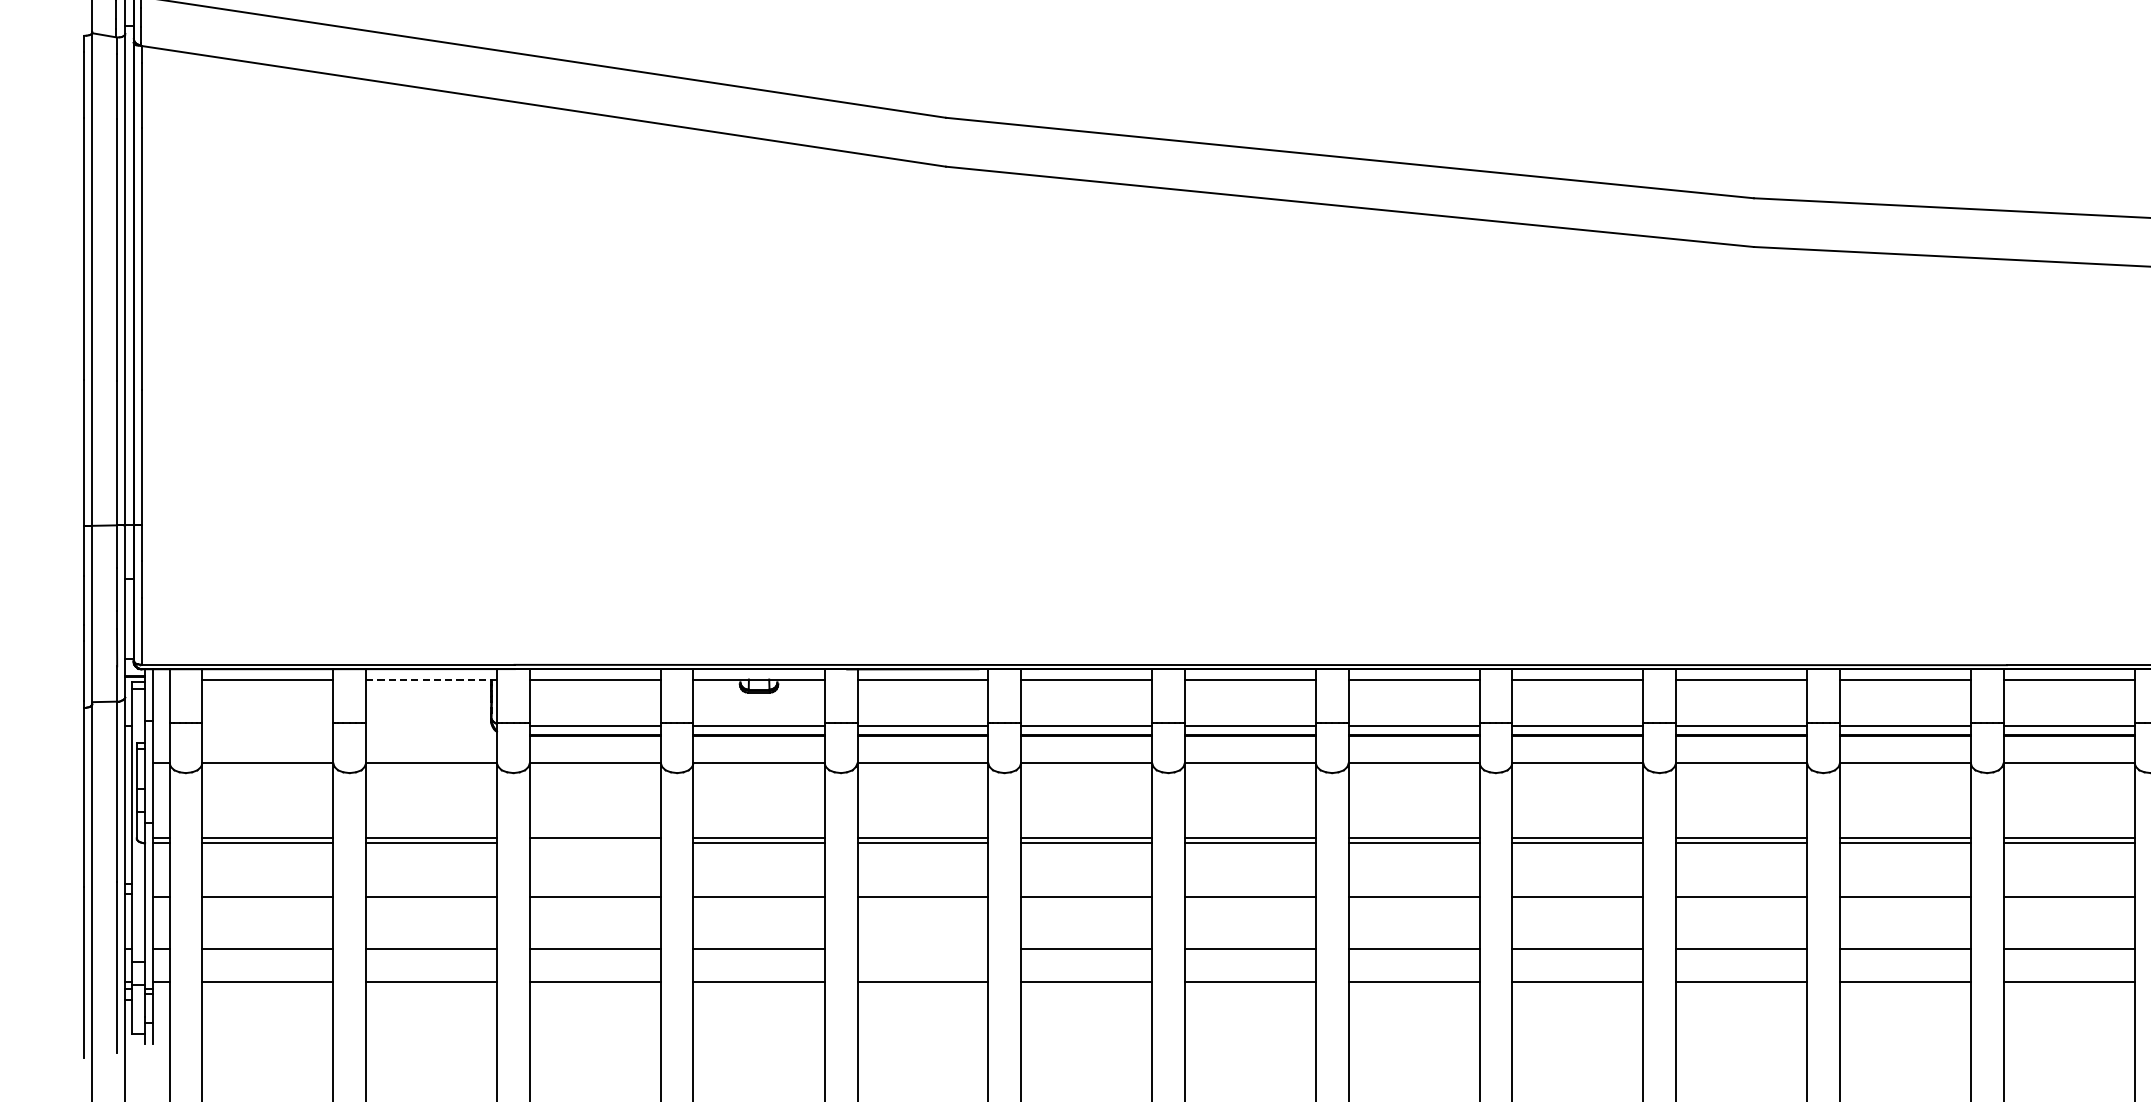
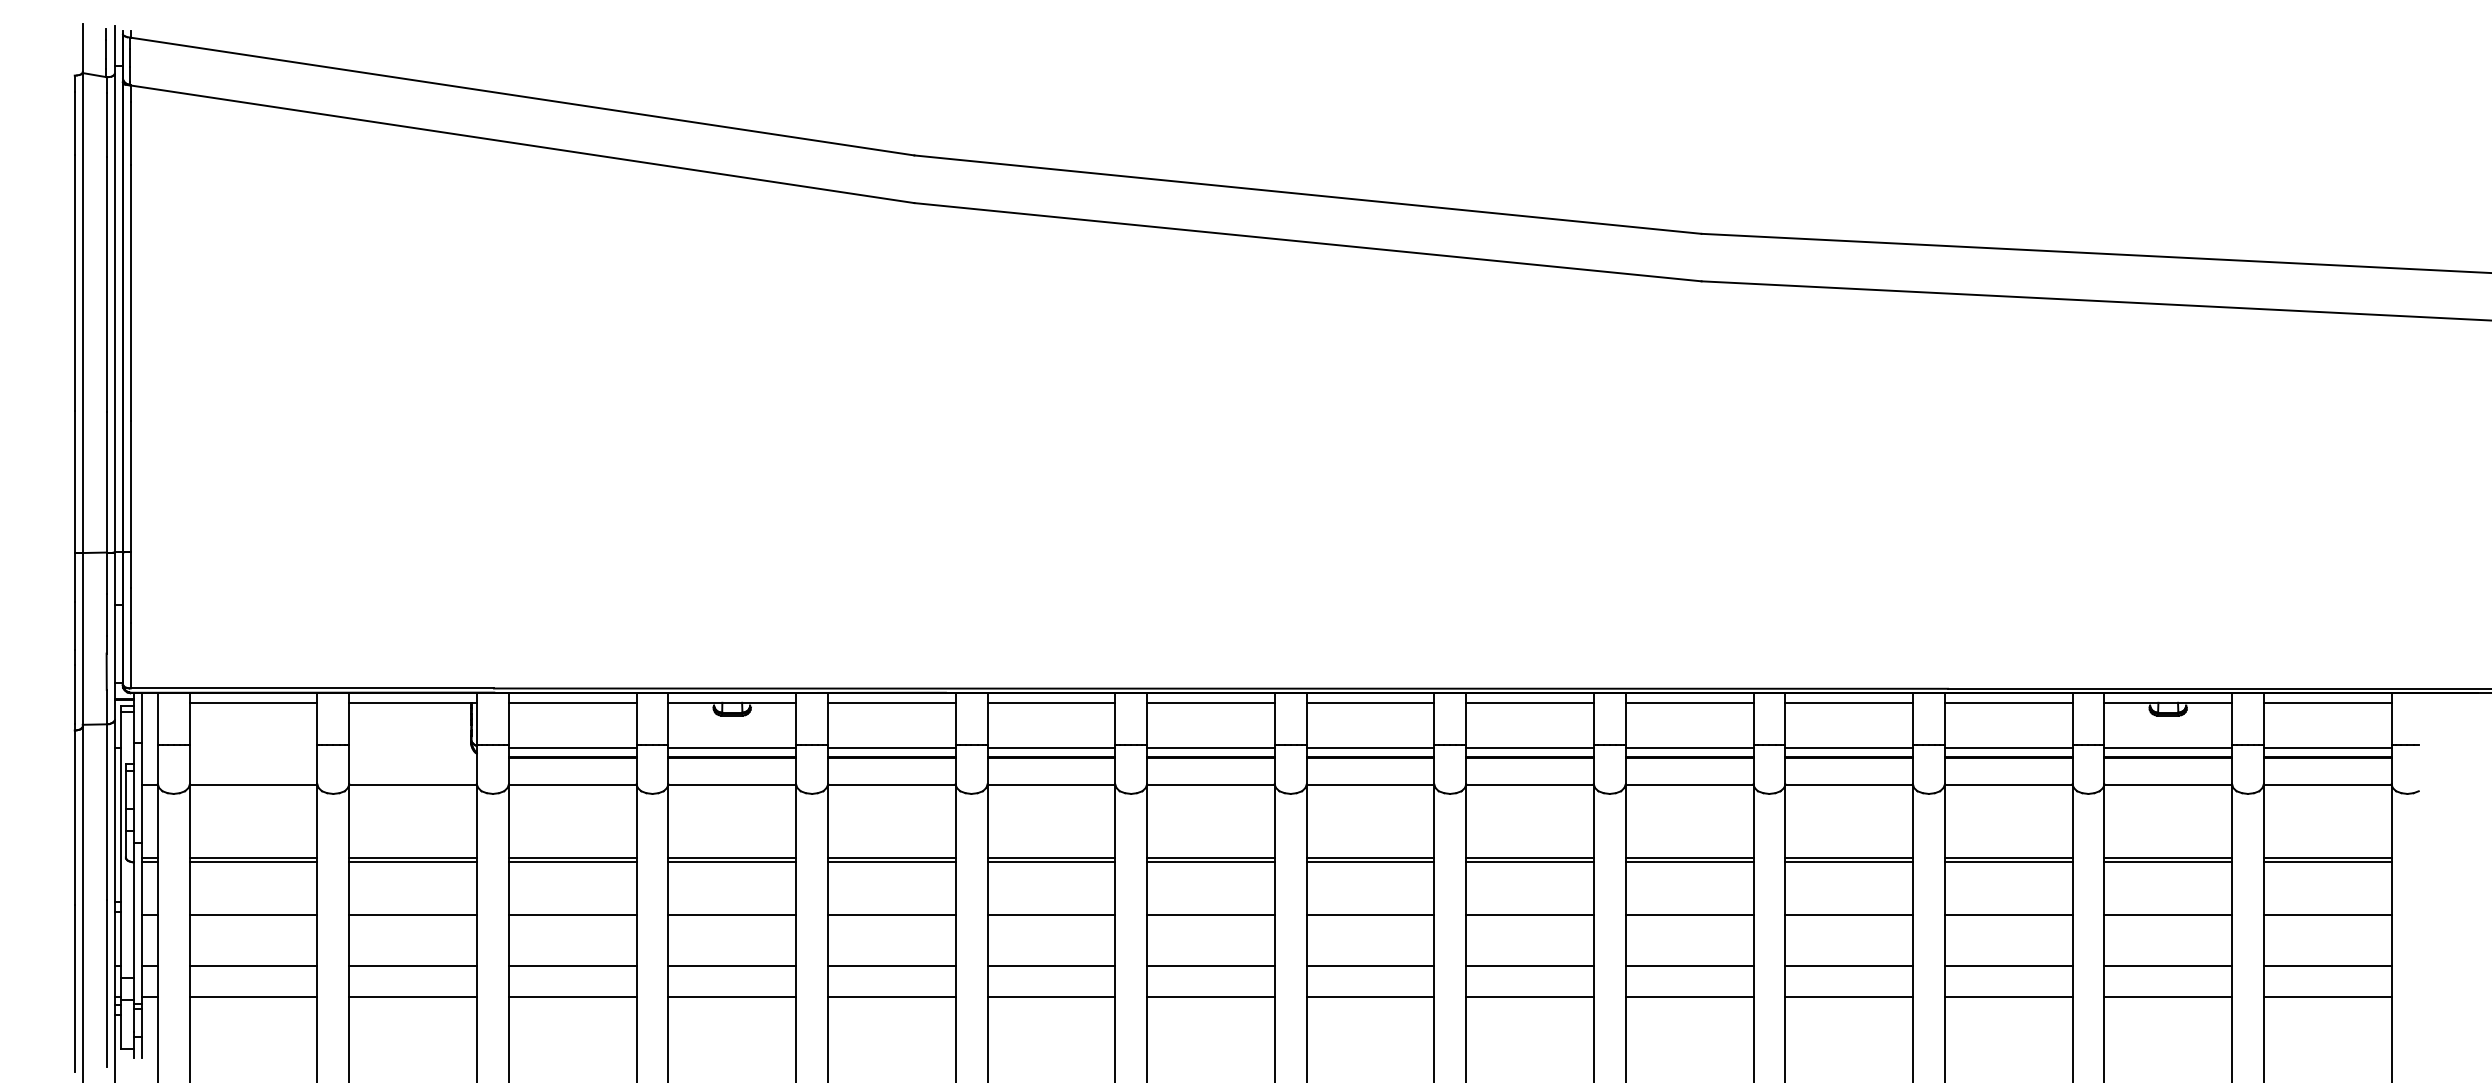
line: (431, 679) -> (413, 702), dashed -> solid
line: (595, 843) -> (572, 862), added
line: (922, 949) -> (891, 965), added

